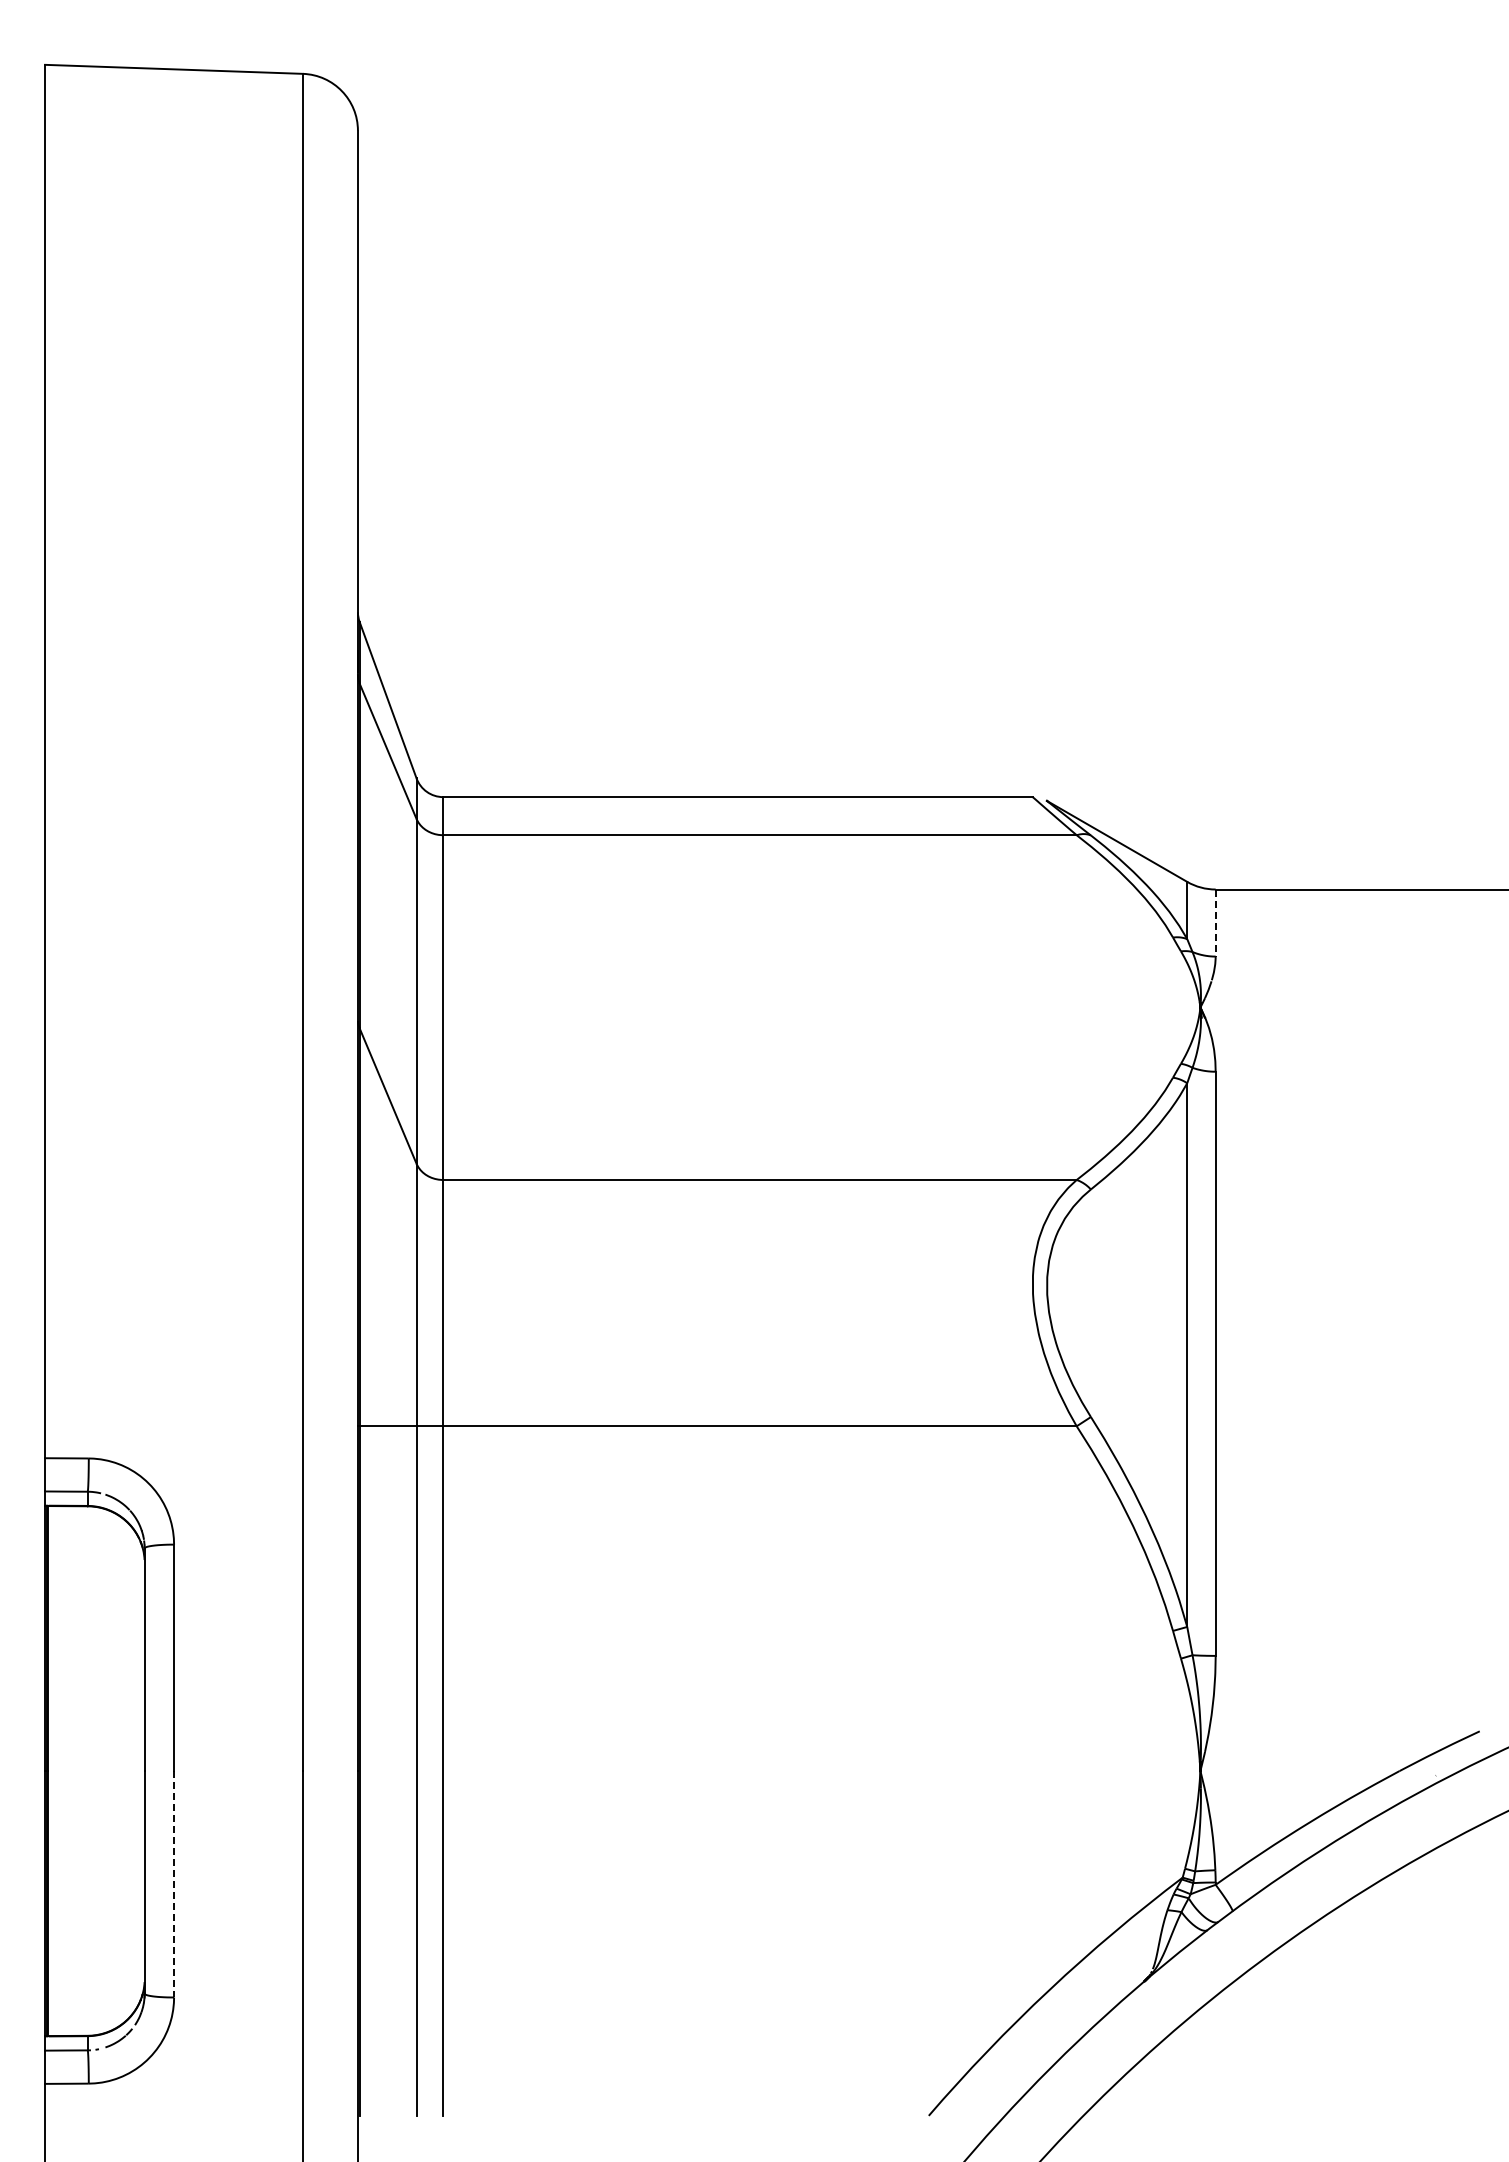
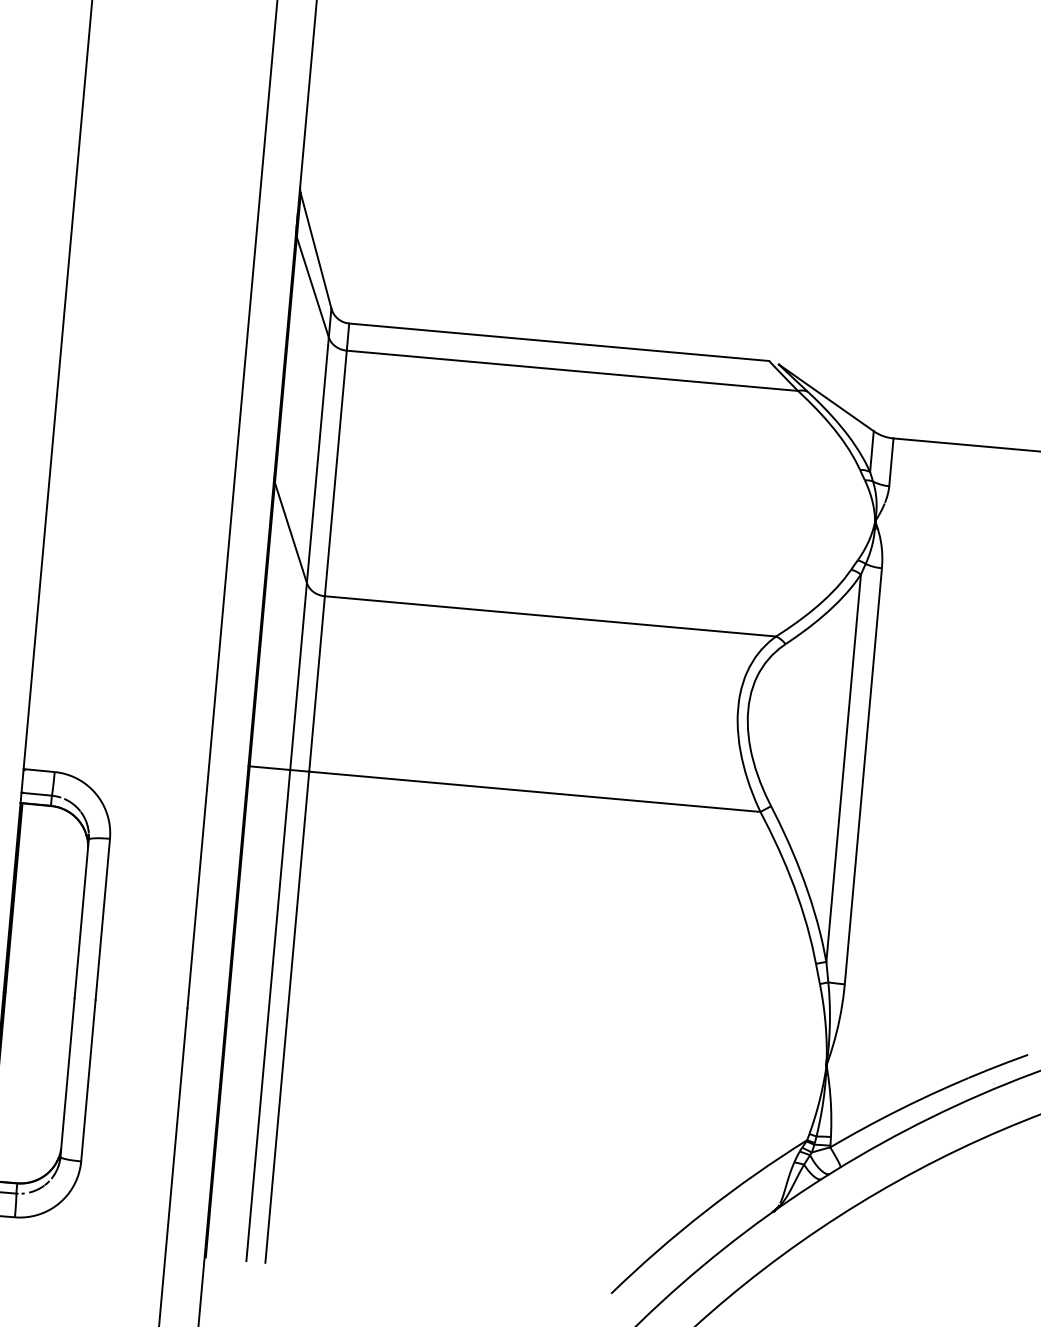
line: (1215, 923) -> (891, 462), dashed -> solid
line: (174, 1884) -> (88, 1080), dashed -> solid

